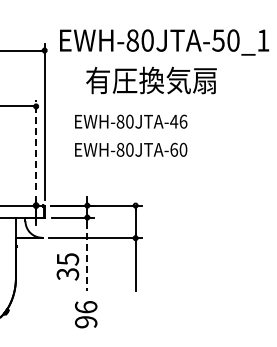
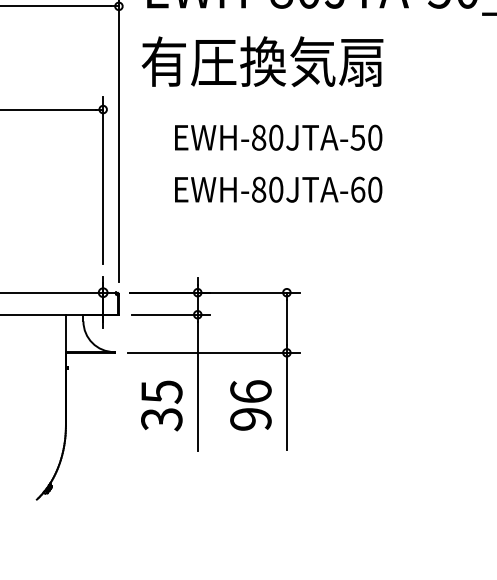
text: (151, 80) -> (262, 61), moved
text: (178, 121) -> (366, 137), EWH-80JTA-46 -> EWH-80JTA-50
line: (36, 144) -> (103, 179), dashed -> solid
line: (87, 256) -> (197, 386), dashed -> solid
text: (86, 314) -> (251, 405), moved

